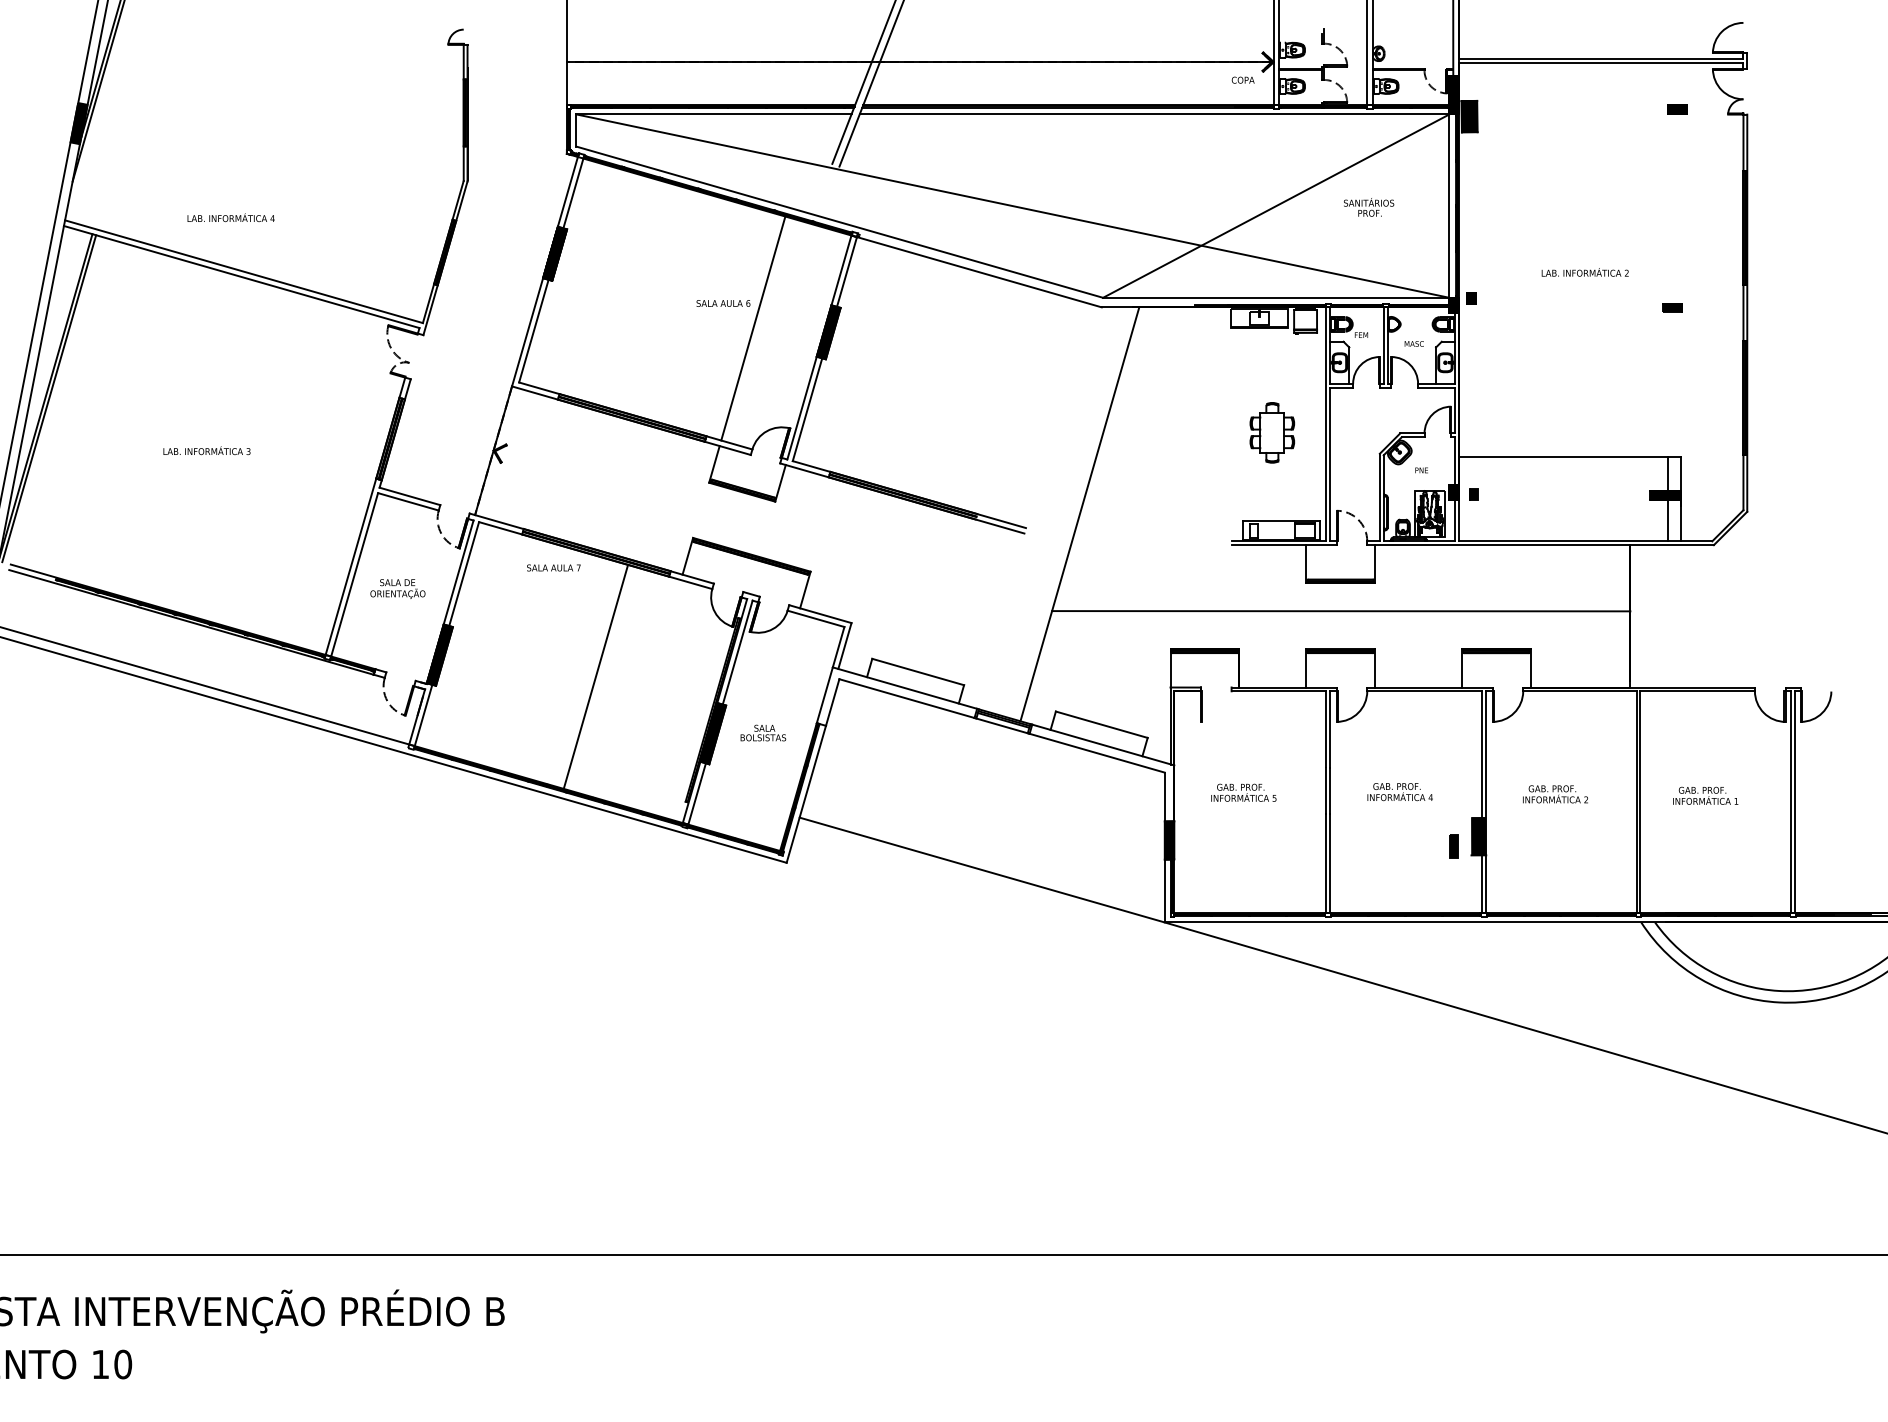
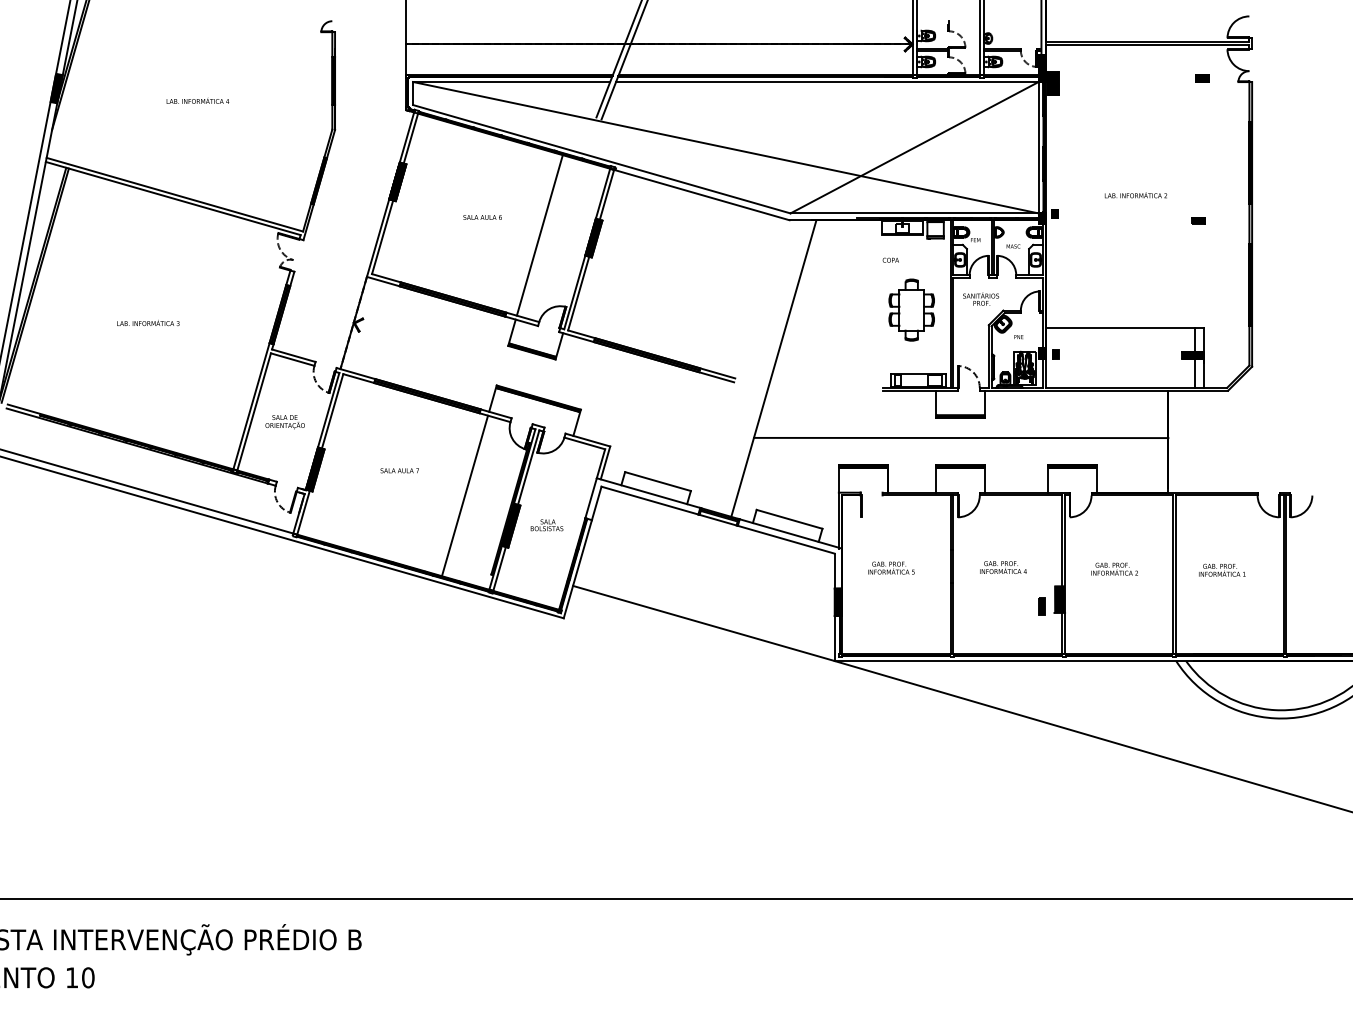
text: (1242, 79) -> (890, 259), moved
text: (1369, 207) -> (981, 299), moved
text: (230, 217) -> (197, 100), moved
text: (723, 303) -> (482, 217), moved
part: (1272, 432) -> (911, 309), size x1.43
text: (553, 567) -> (399, 470), moved
line: (595, 677) -> (464, 496), moved

